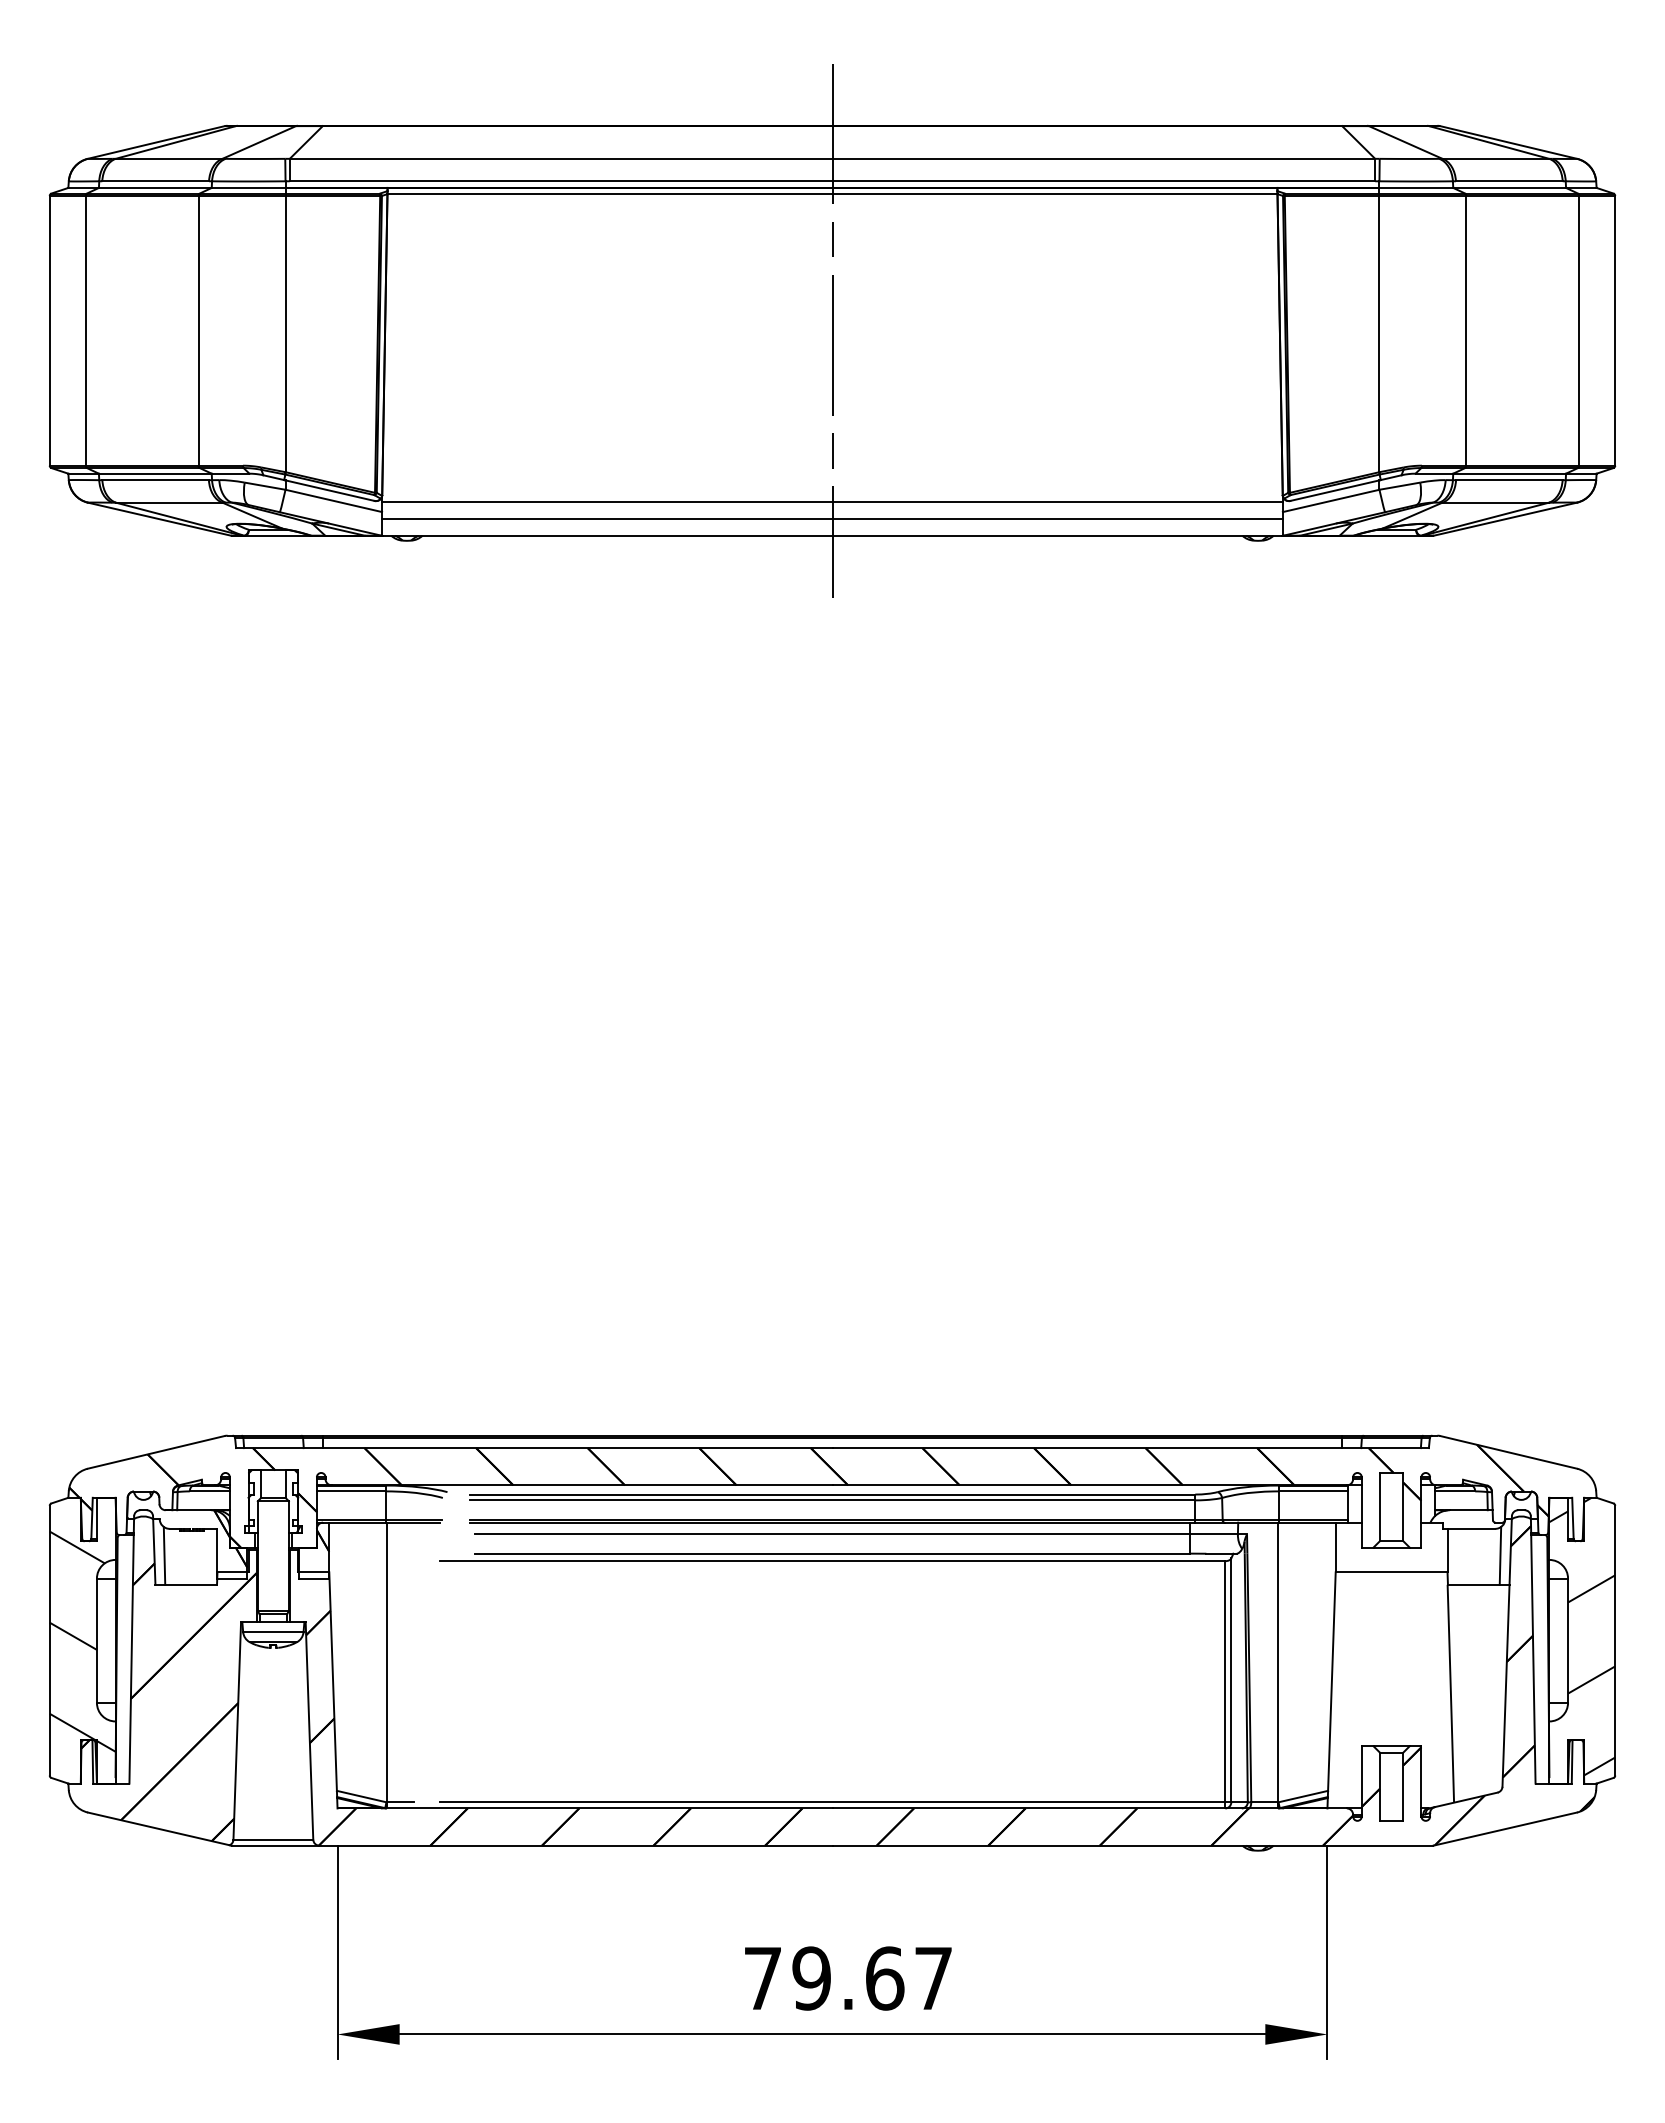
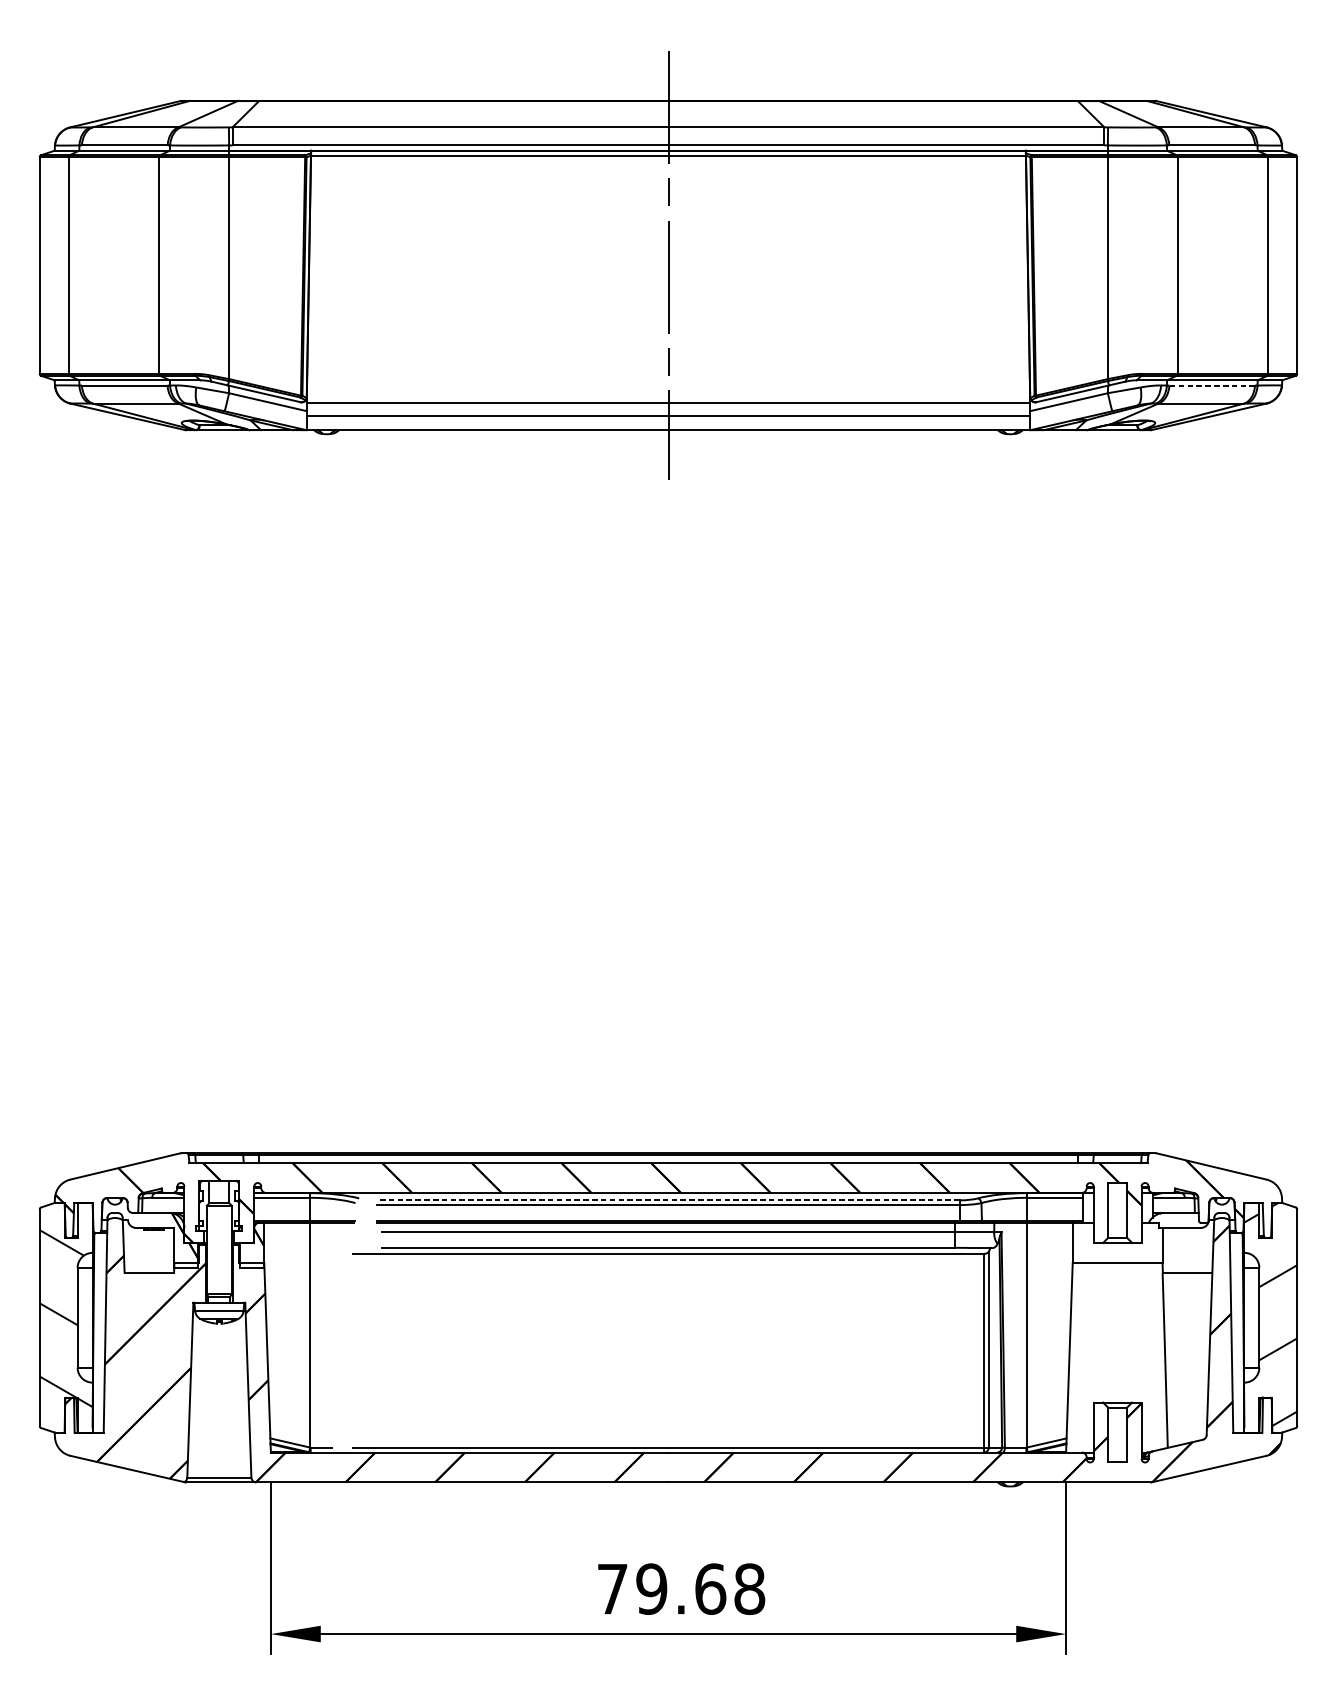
line: (1508, 480) -> (1211, 385), solid -> dashed
line: (832, 1494) -> (668, 1200), solid -> dashed
line: (164, 1555) -> (131, 1249), removed
line: (1500, 1555) -> (1205, 1249), removed
text: (933, 1978) -> (749, 1589), 79.67 -> 79.68

